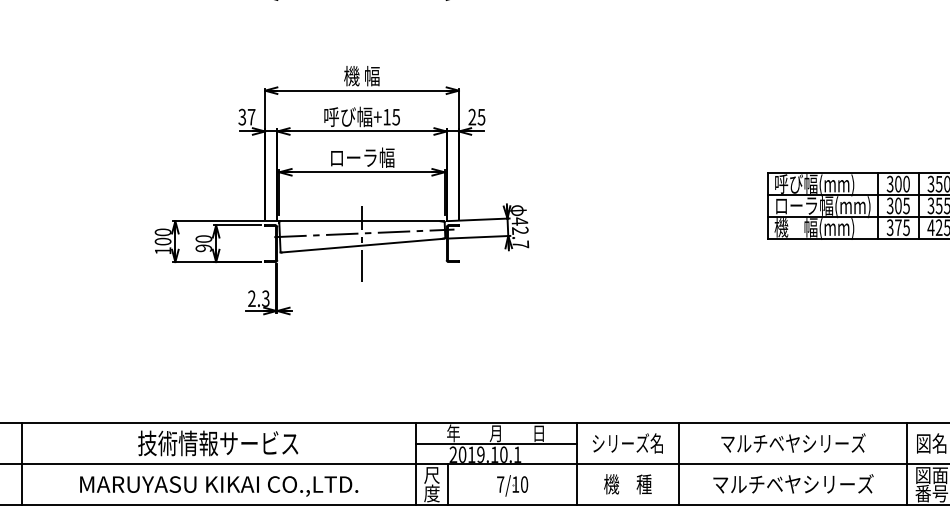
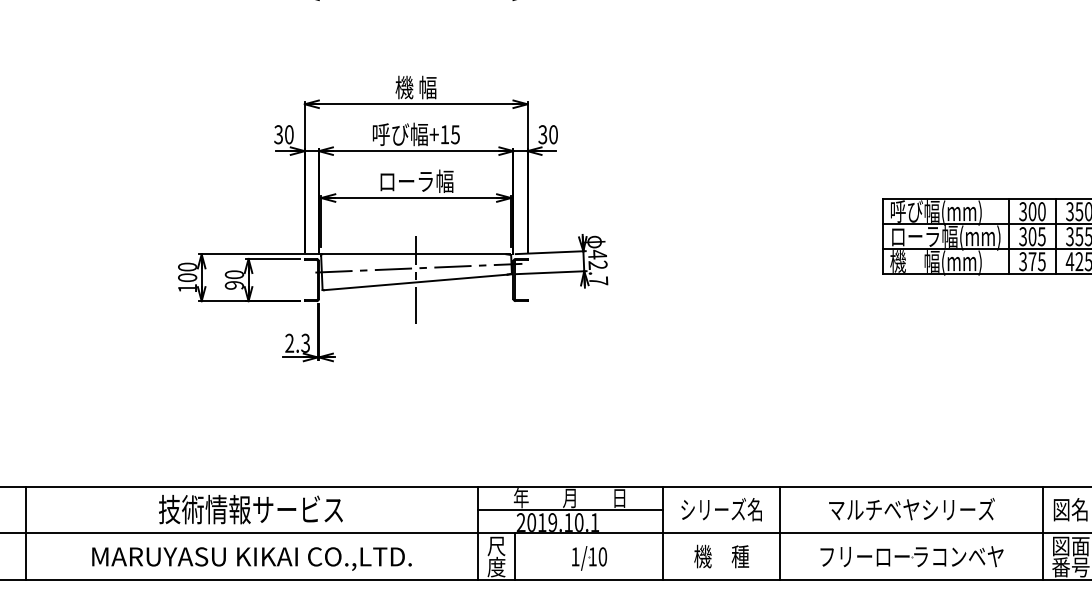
text: (251, 116) -> (289, 133), 37 -> 30
text: (476, 116) -> (547, 133), 25 -> 30
text: (793, 483) -> (911, 555), マルチベヤシリーズ -> フリーローラコンベヤ
text: (500, 484) -> (575, 556), 7/10 -> 1/10

